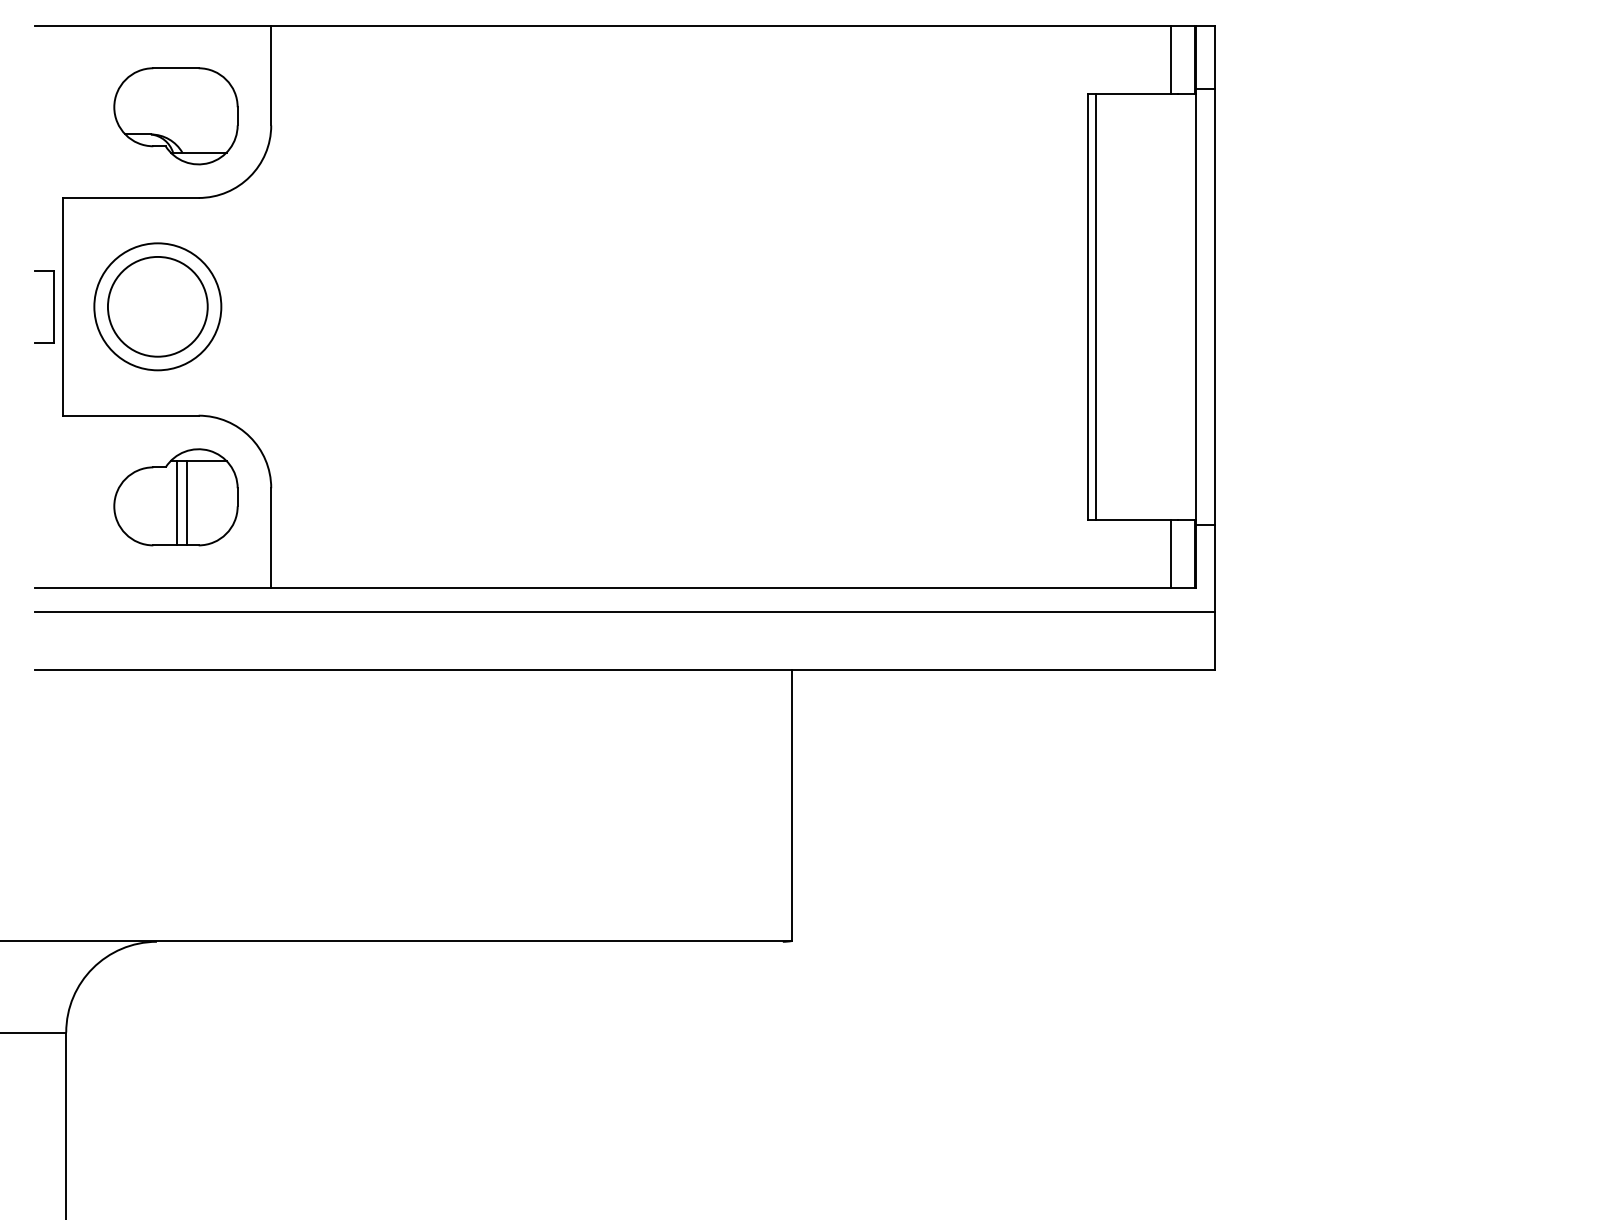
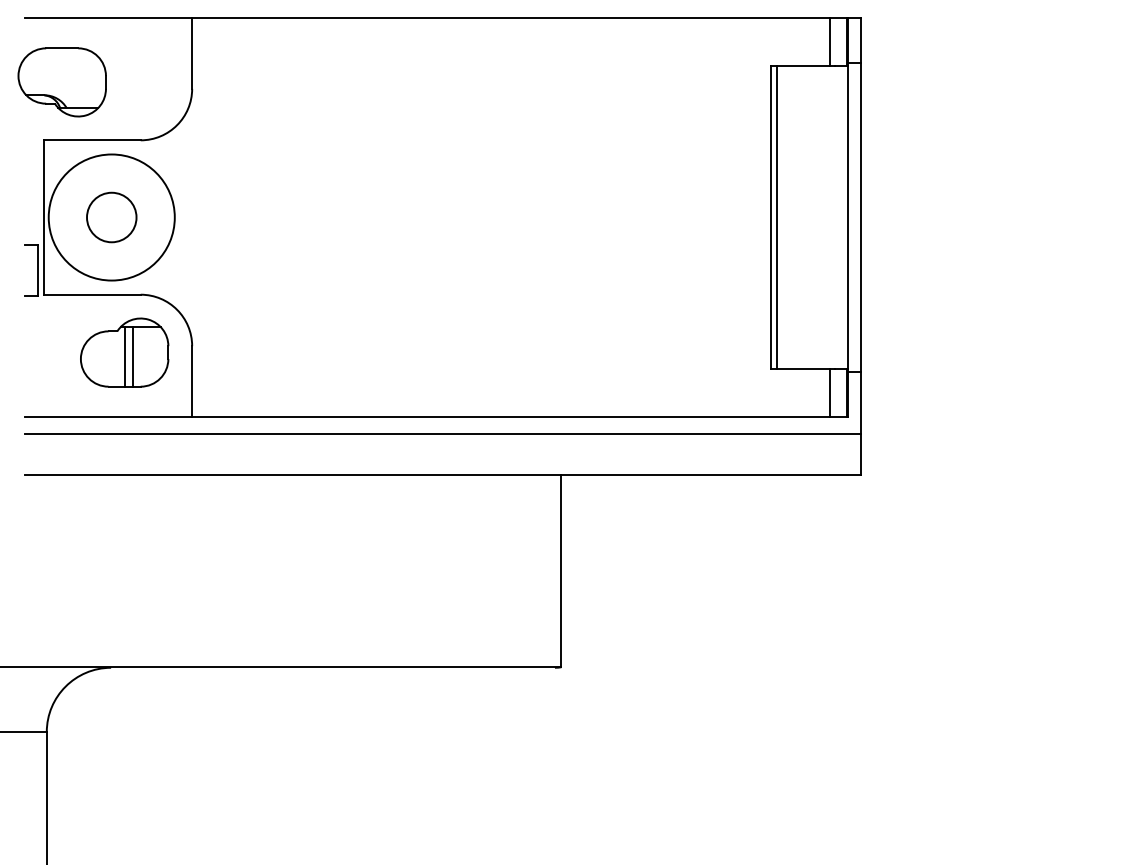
part: (175, 116) -> (61, 82), moved
part: (53, 306) -> (37, 270), moved
circle: (157, 306) -> (111, 217), size x0.7
circle: (157, 306) -> (111, 217), size x1.4

